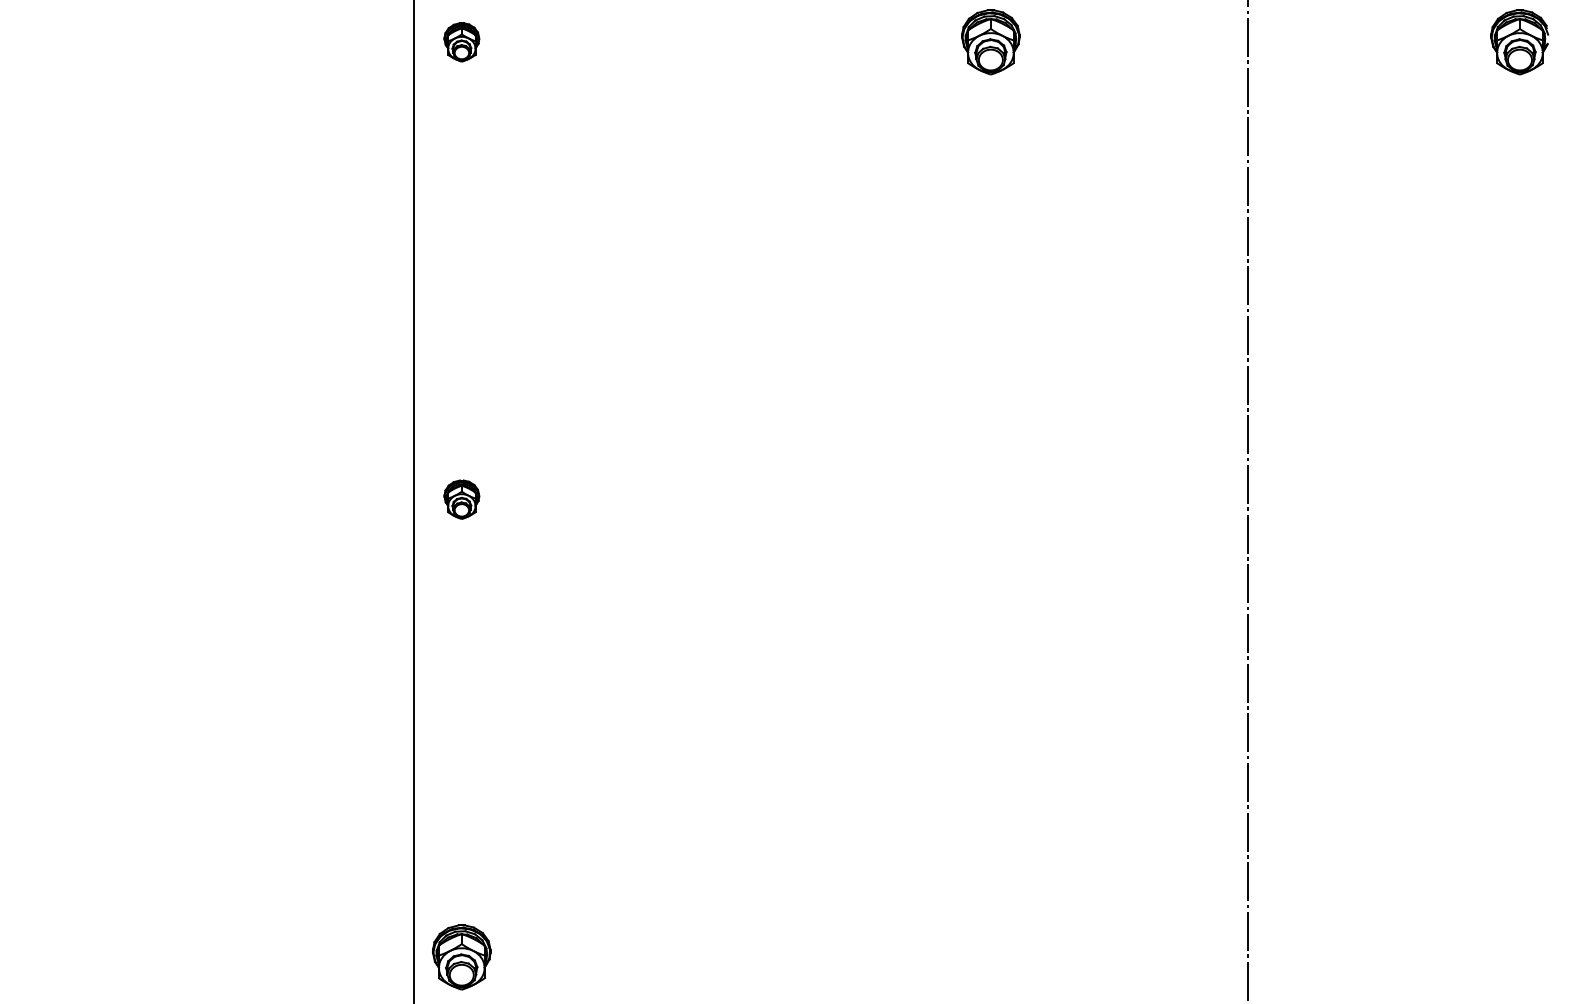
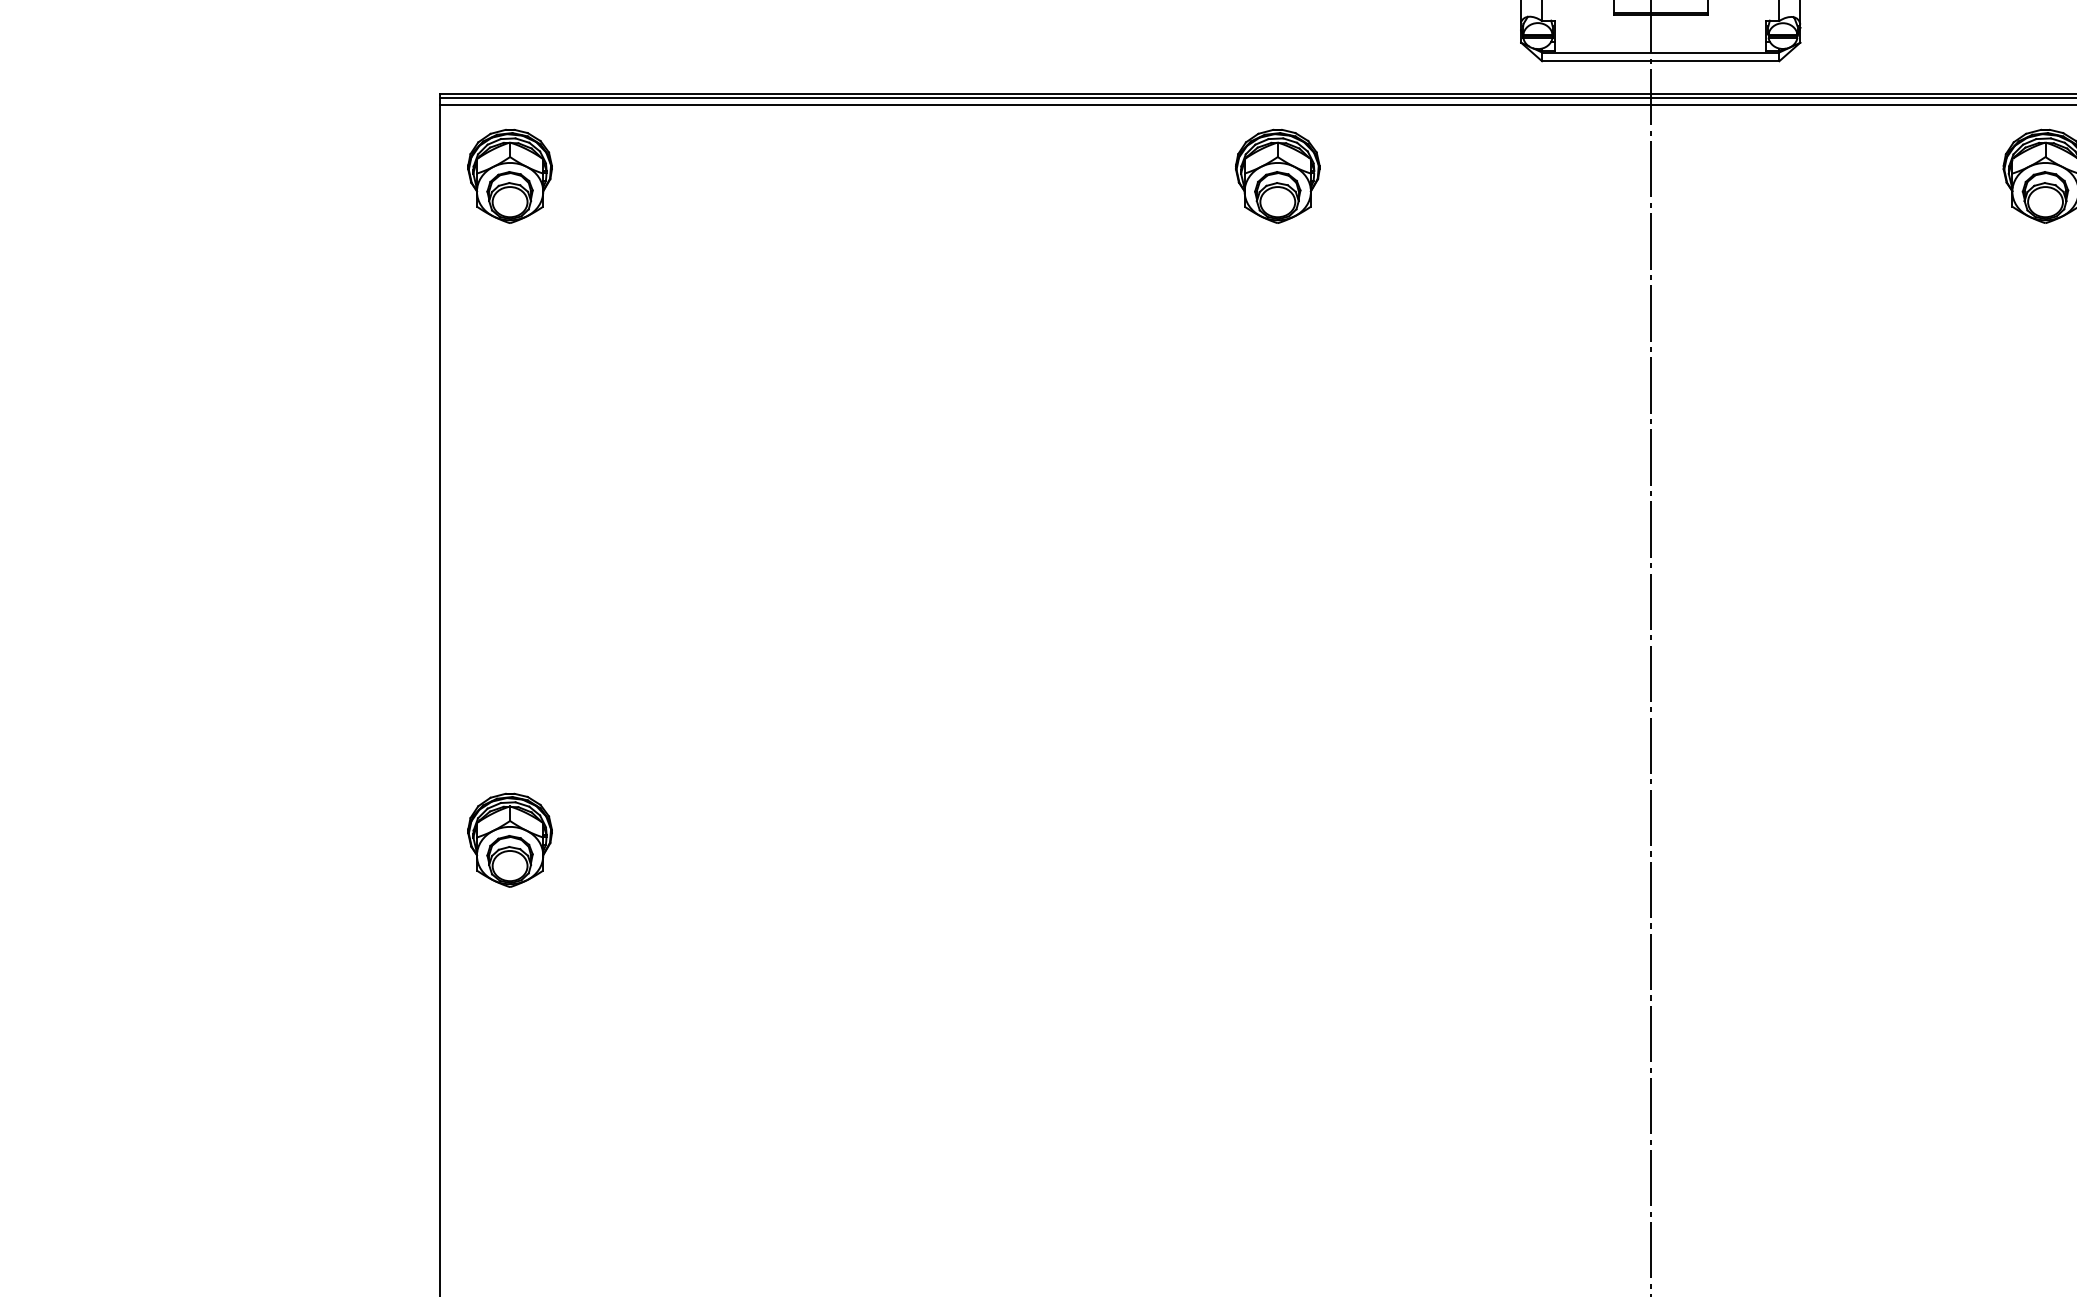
part: (461, 42) -> (509, 176), size x1.67
part: (461, 499) -> (509, 839), size x1.67

